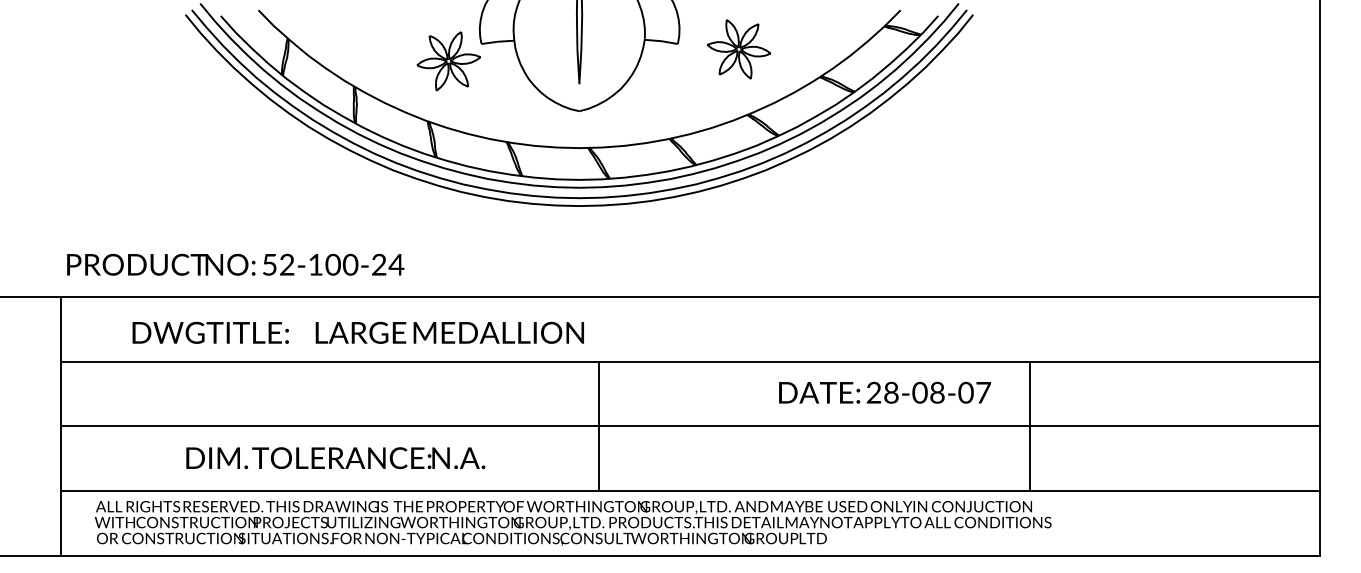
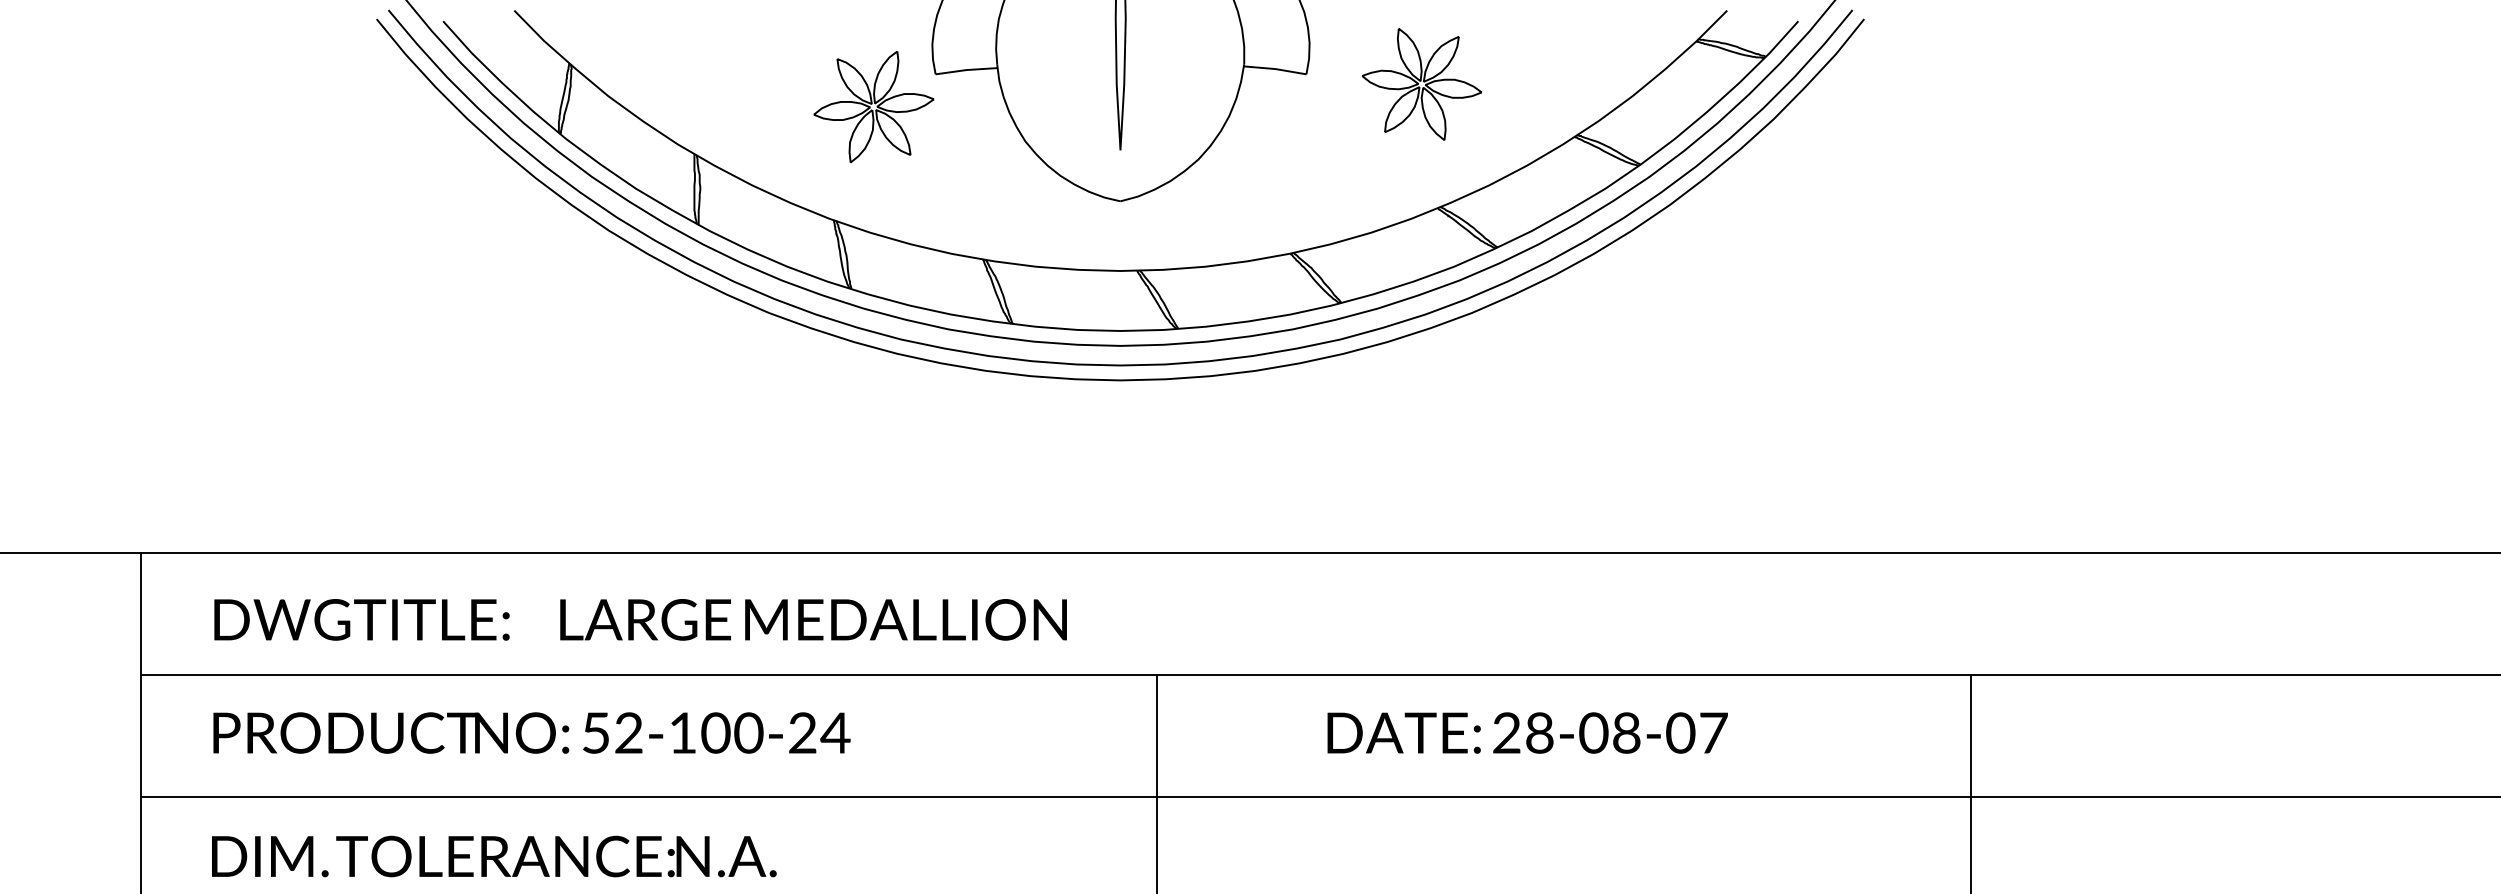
text: (235, 264) -> (531, 732), moved
text: (357, 332) -> (639, 619), moved
text: (884, 392) -> (1526, 732), moved
text: (335, 458) -> (493, 857), moved

